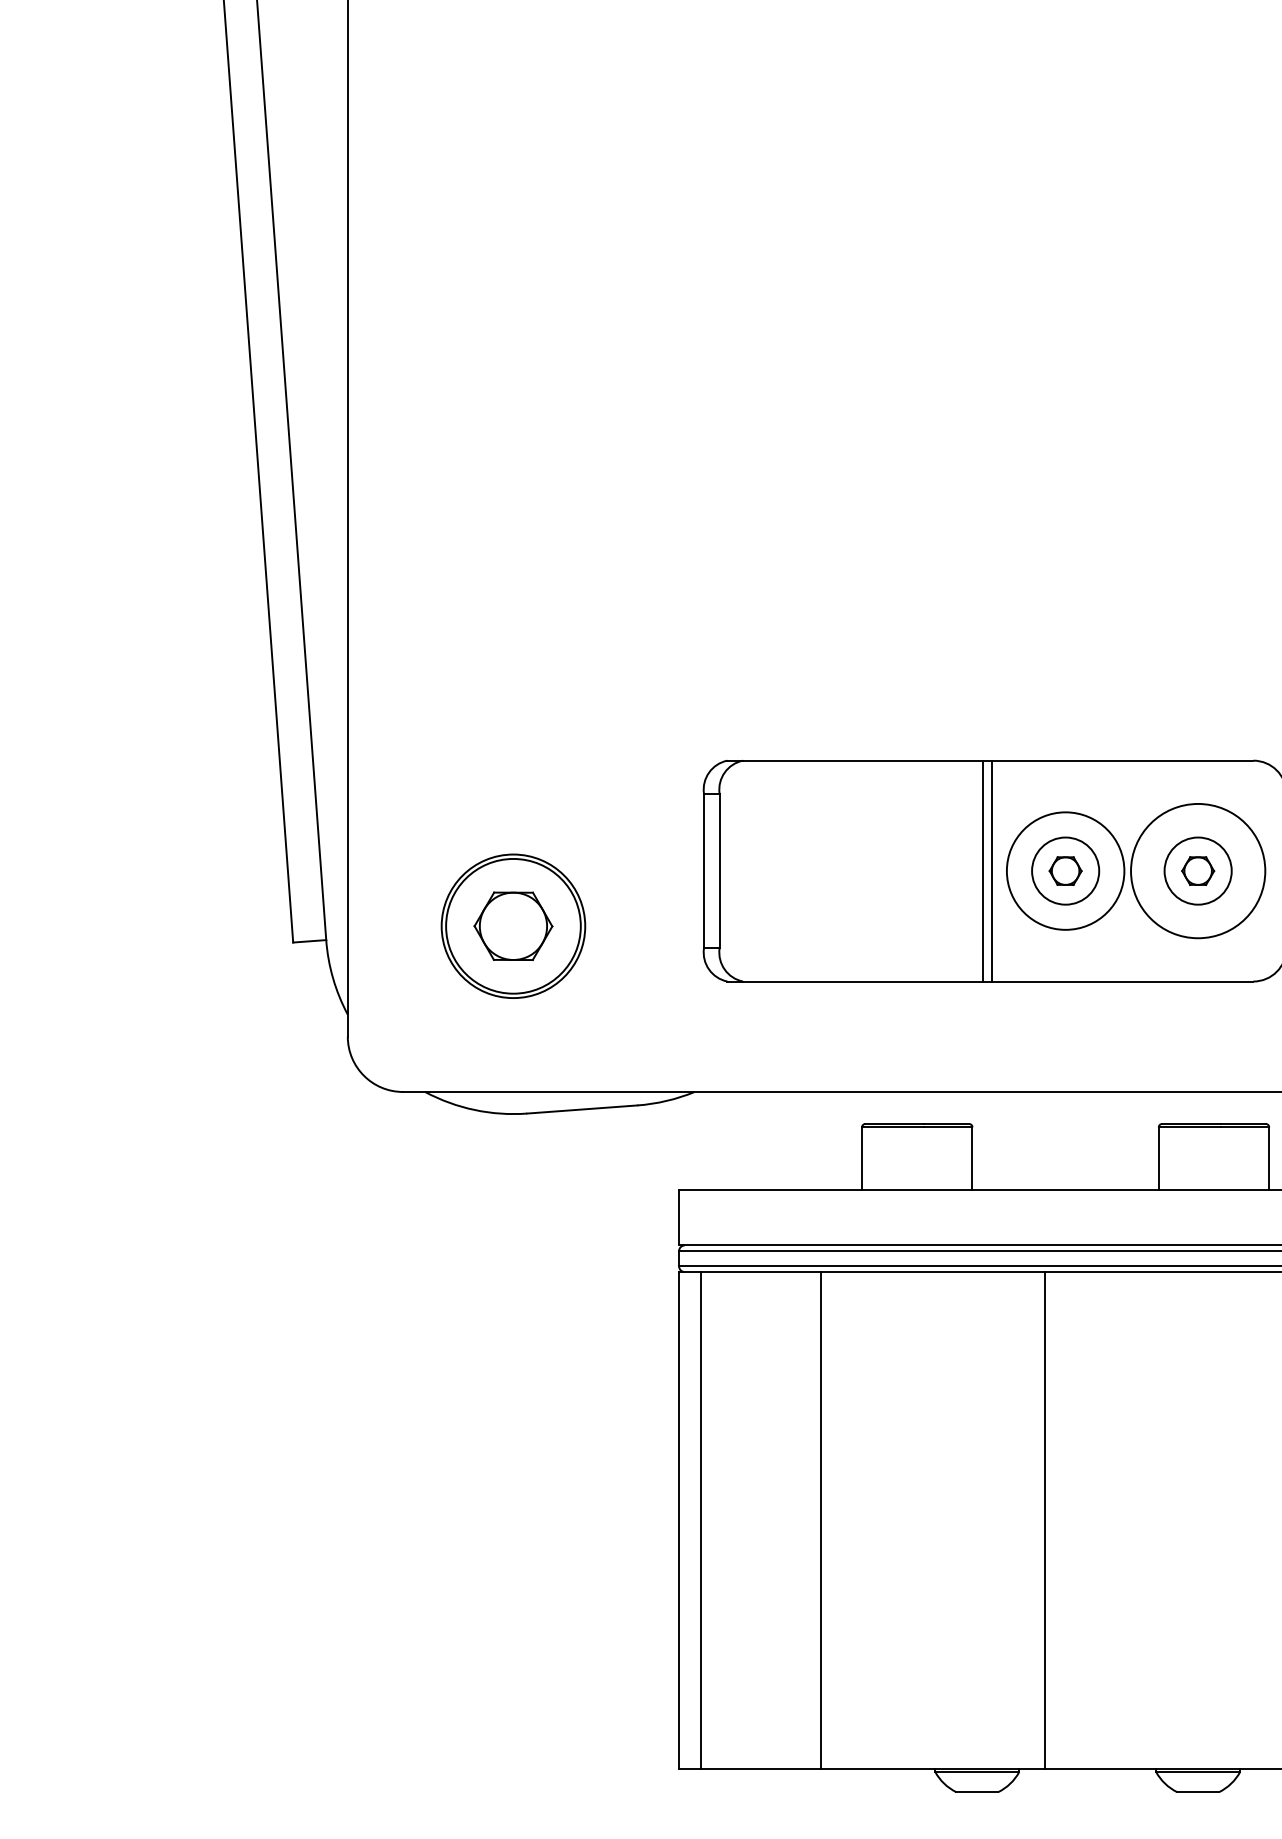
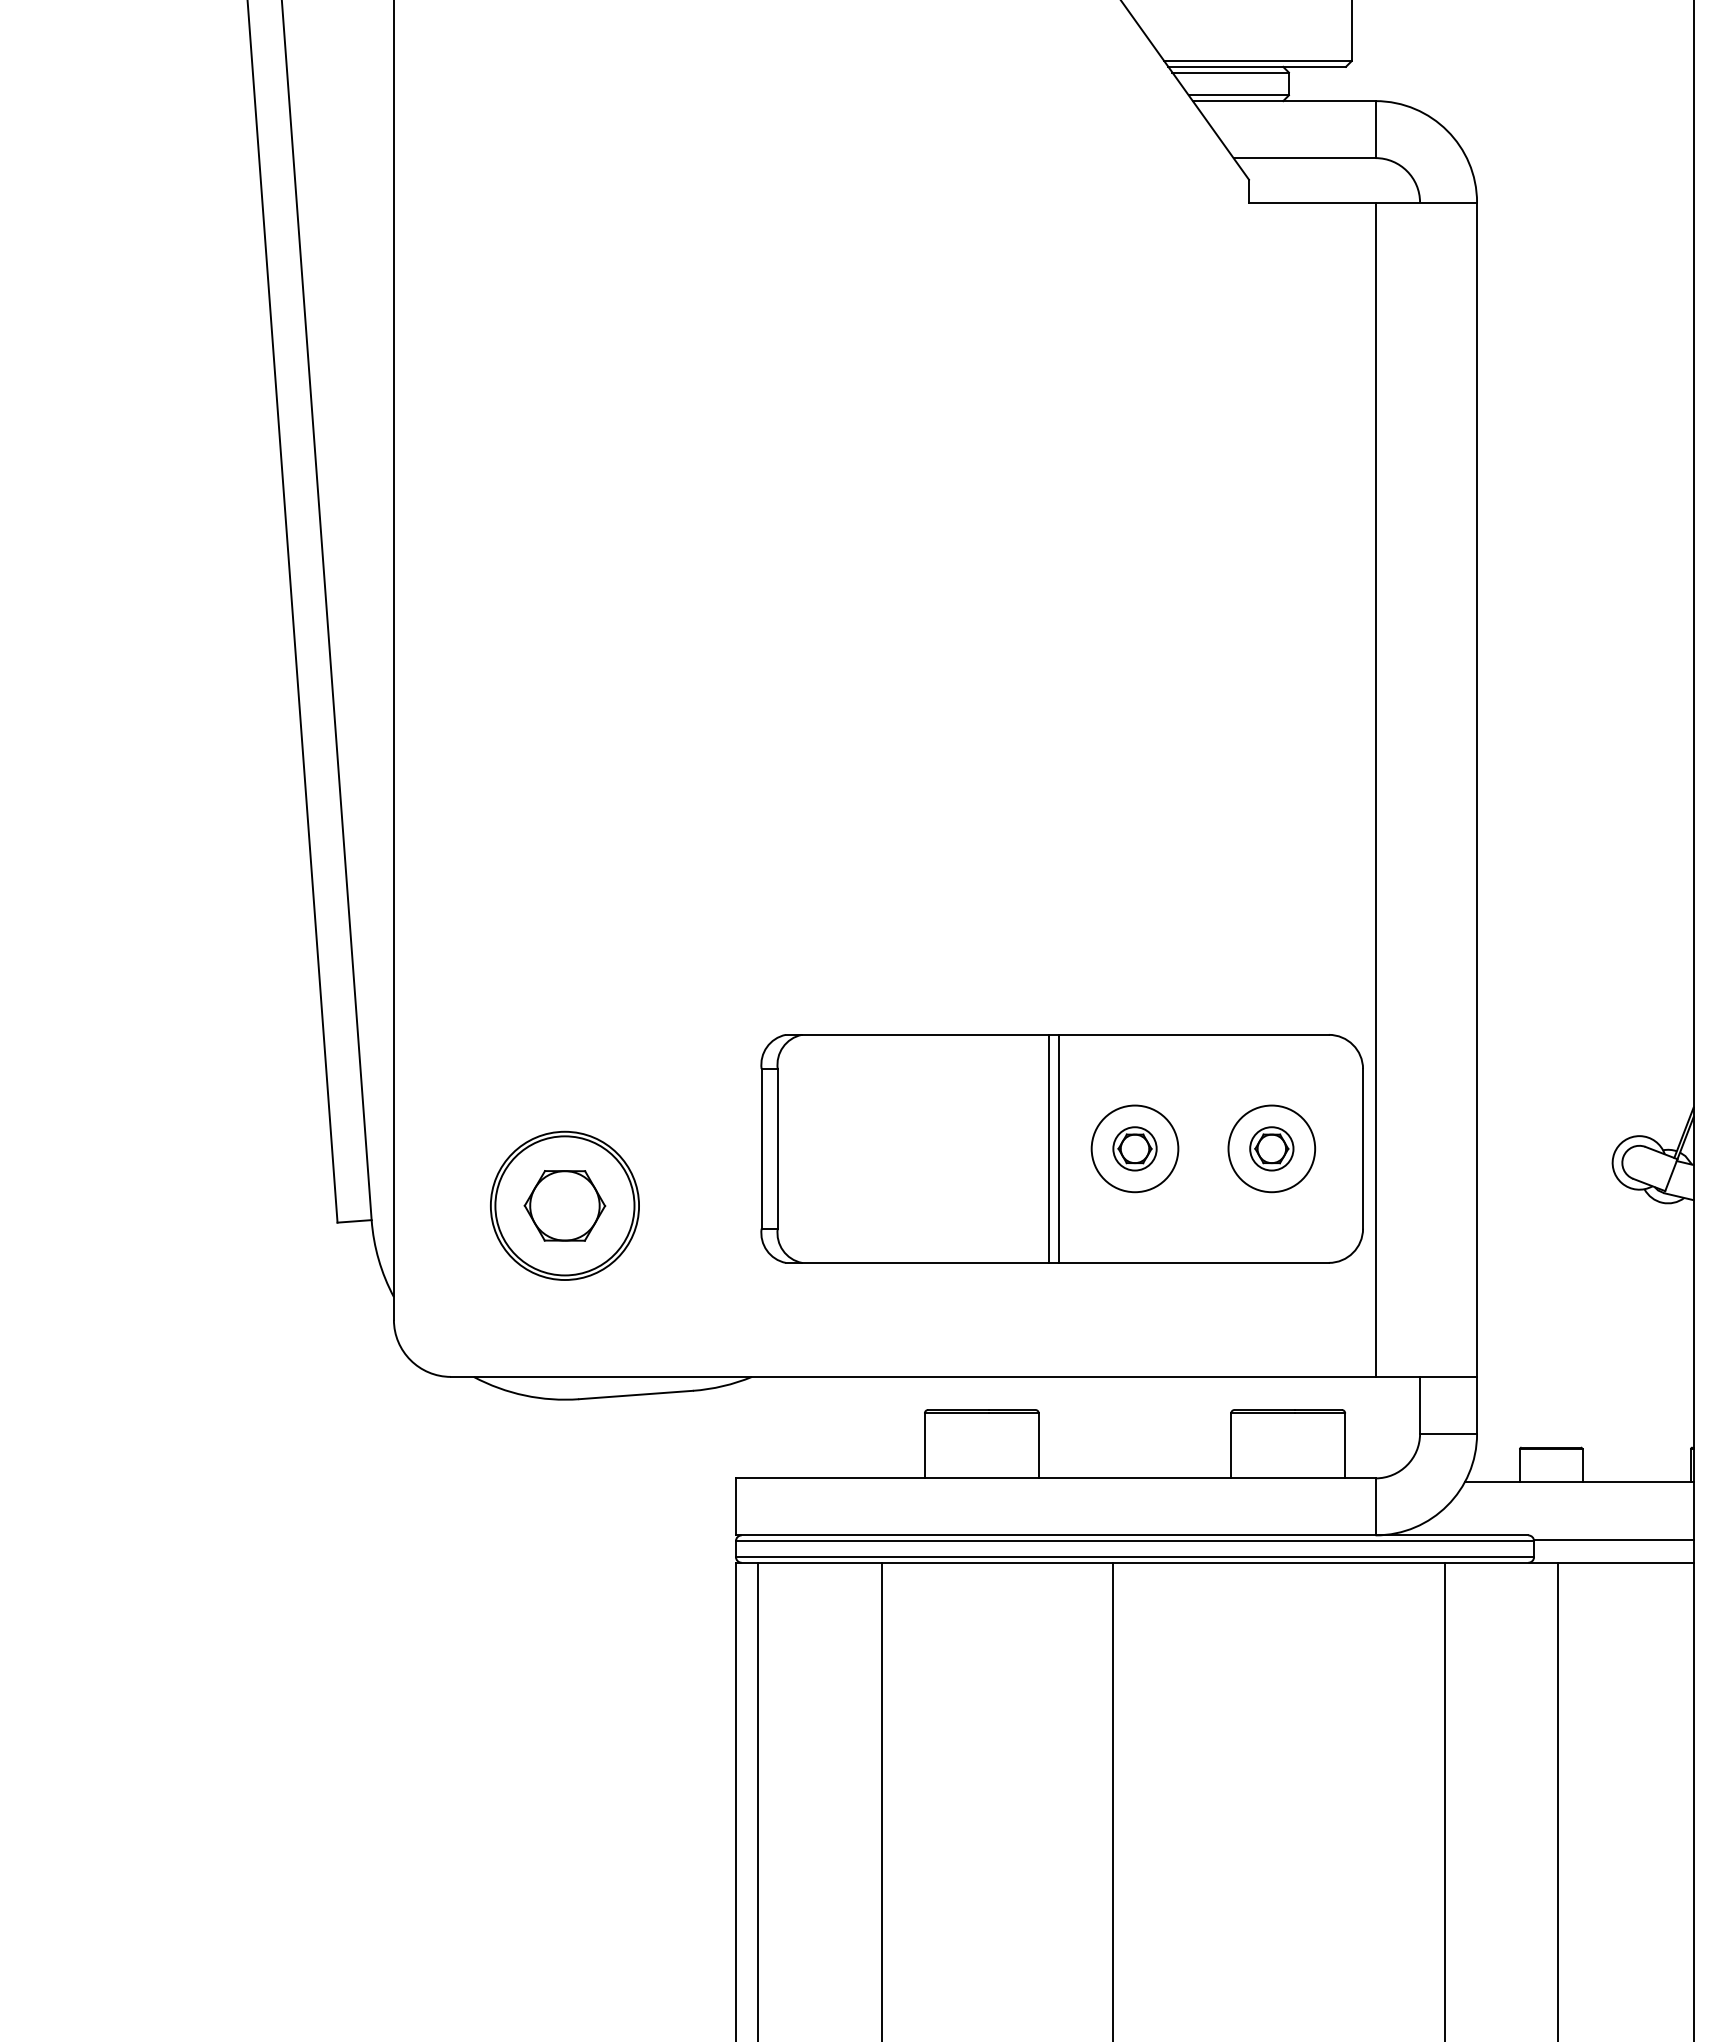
circle: (1065, 870) -> (1134, 1148), size x0.62
circle: (1065, 870) -> (1134, 1148), size x0.71
circle: (1197, 870) -> (1271, 1148), size x0.62
circle: (1197, 870) -> (1271, 1148), size x0.62

